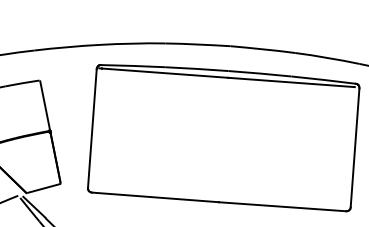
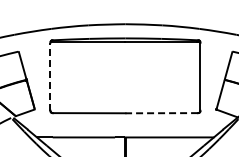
line: (92, 128) -> (50, 76), solid -> dashed
line: (282, 207) -> (161, 113), solid -> dashed

